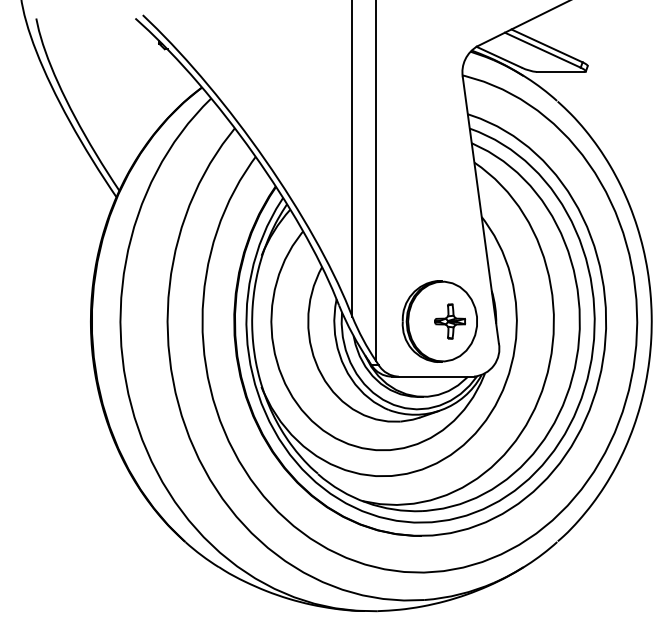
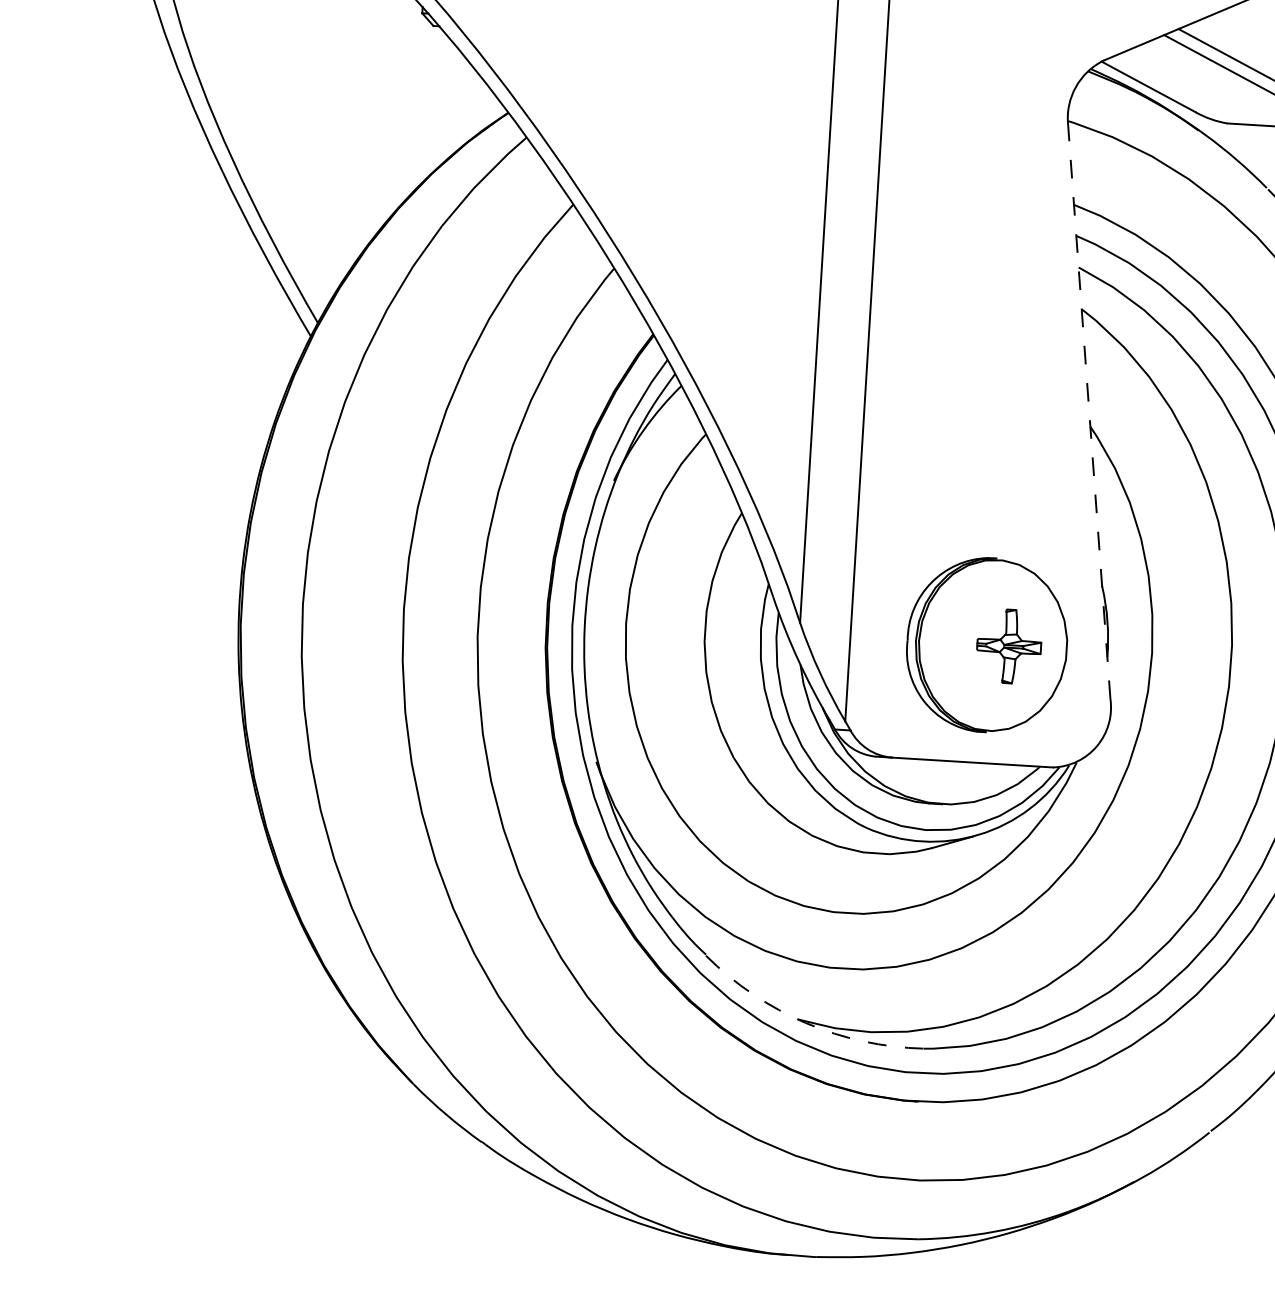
line: (480, 209) -> (1088, 410), solid -> dashed
arc: (366, 502) -> (806, 1022), solid -> dashed

